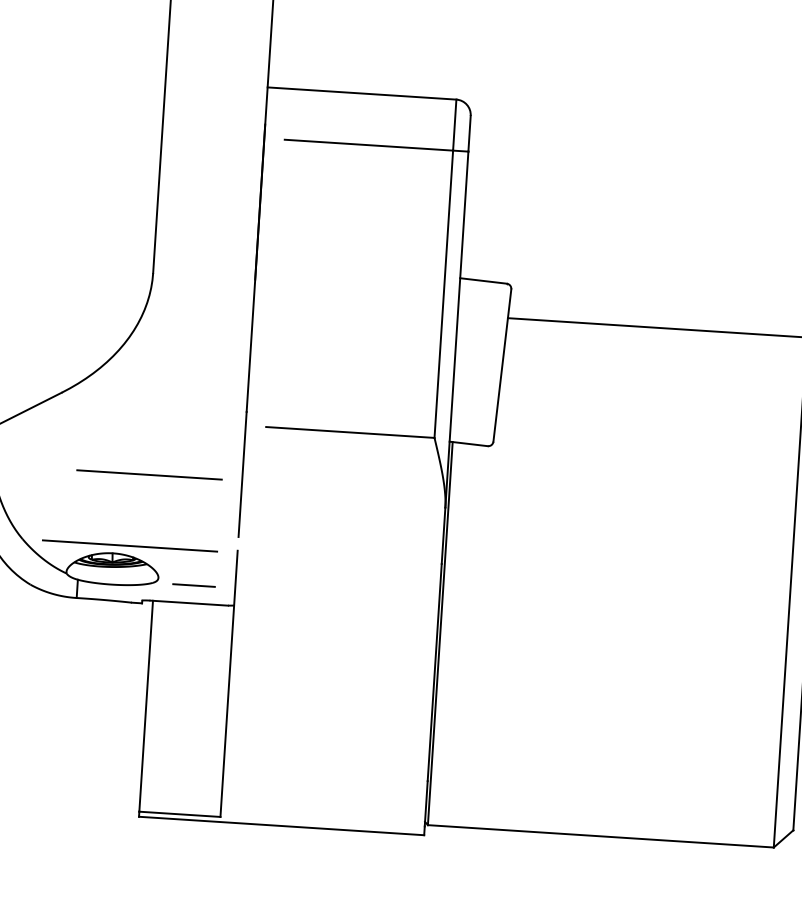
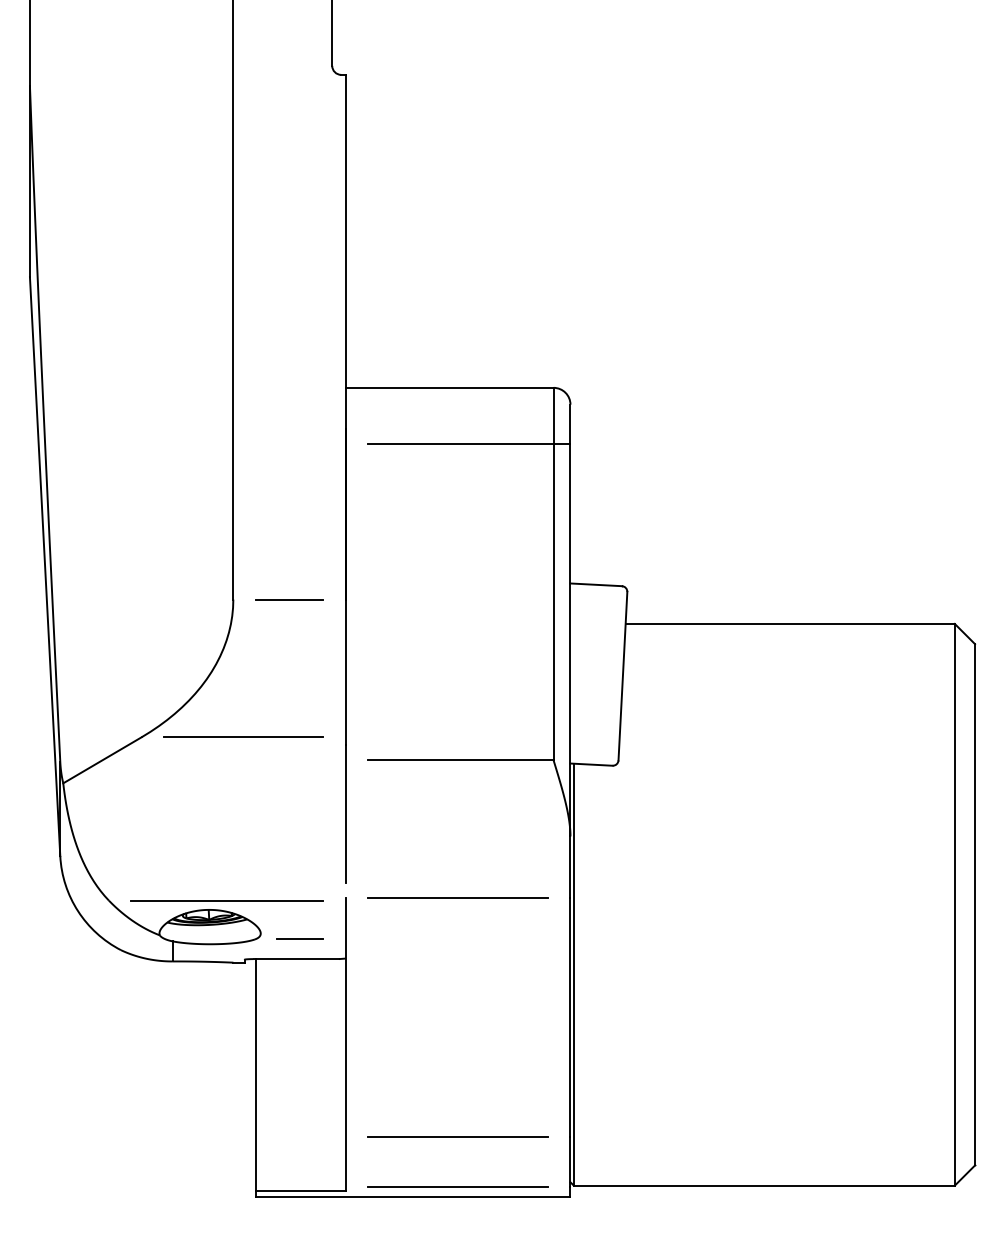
line: (204, 276) -> (289, 599), added
line: (149, 474) -> (243, 736), moved
line: (340, 557) -> (458, 898), added
line: (326, 774) -> (458, 1137), added
line: (323, 820) -> (458, 1187), added

